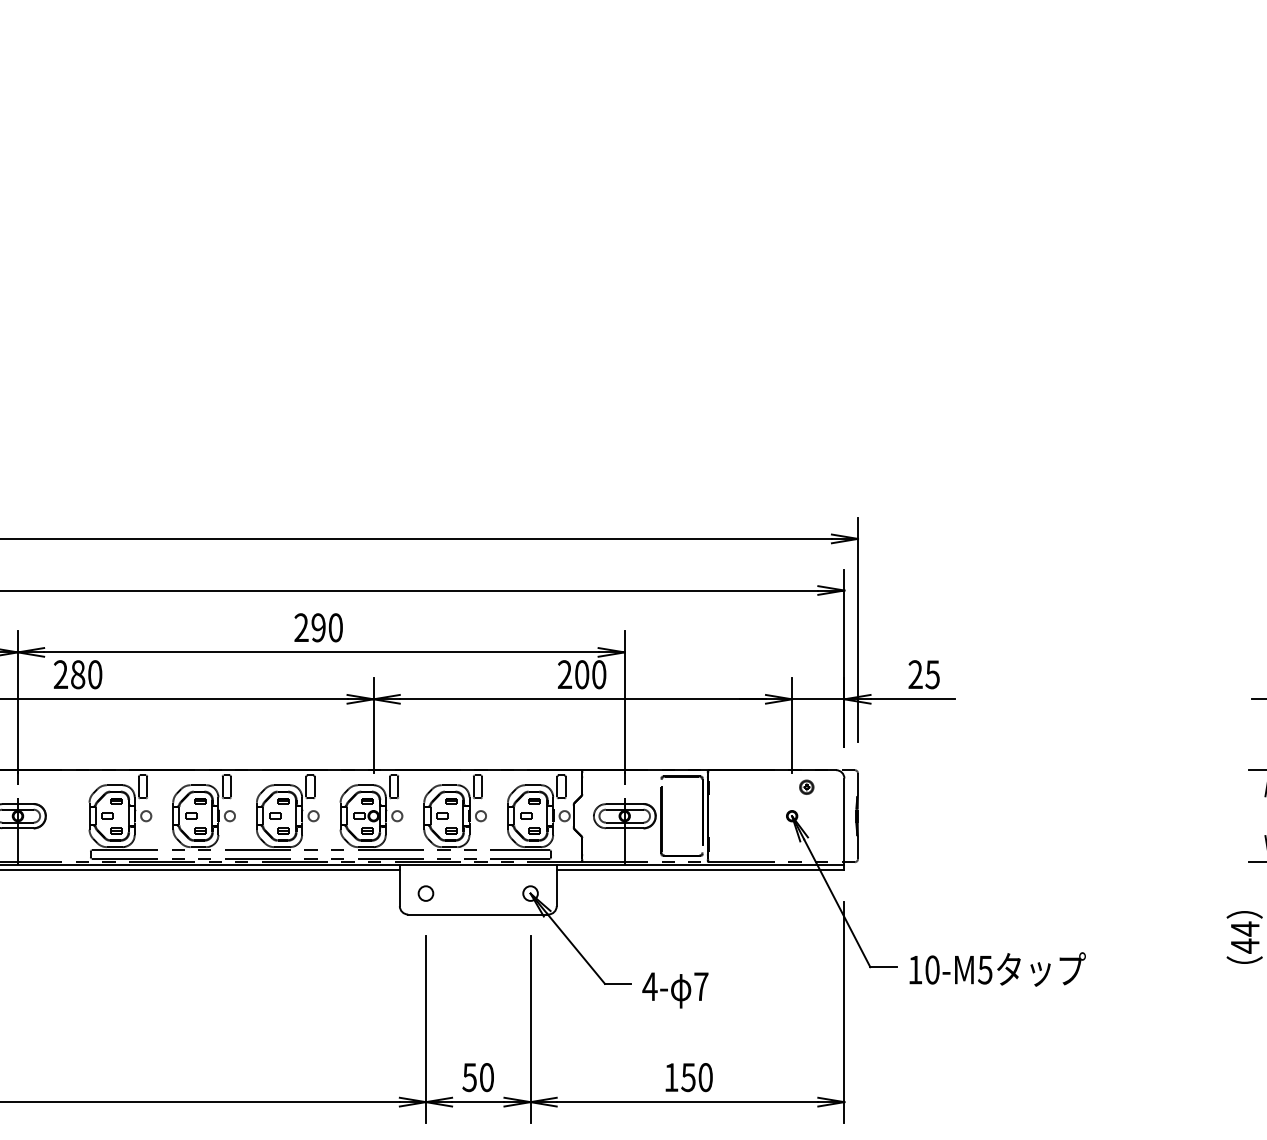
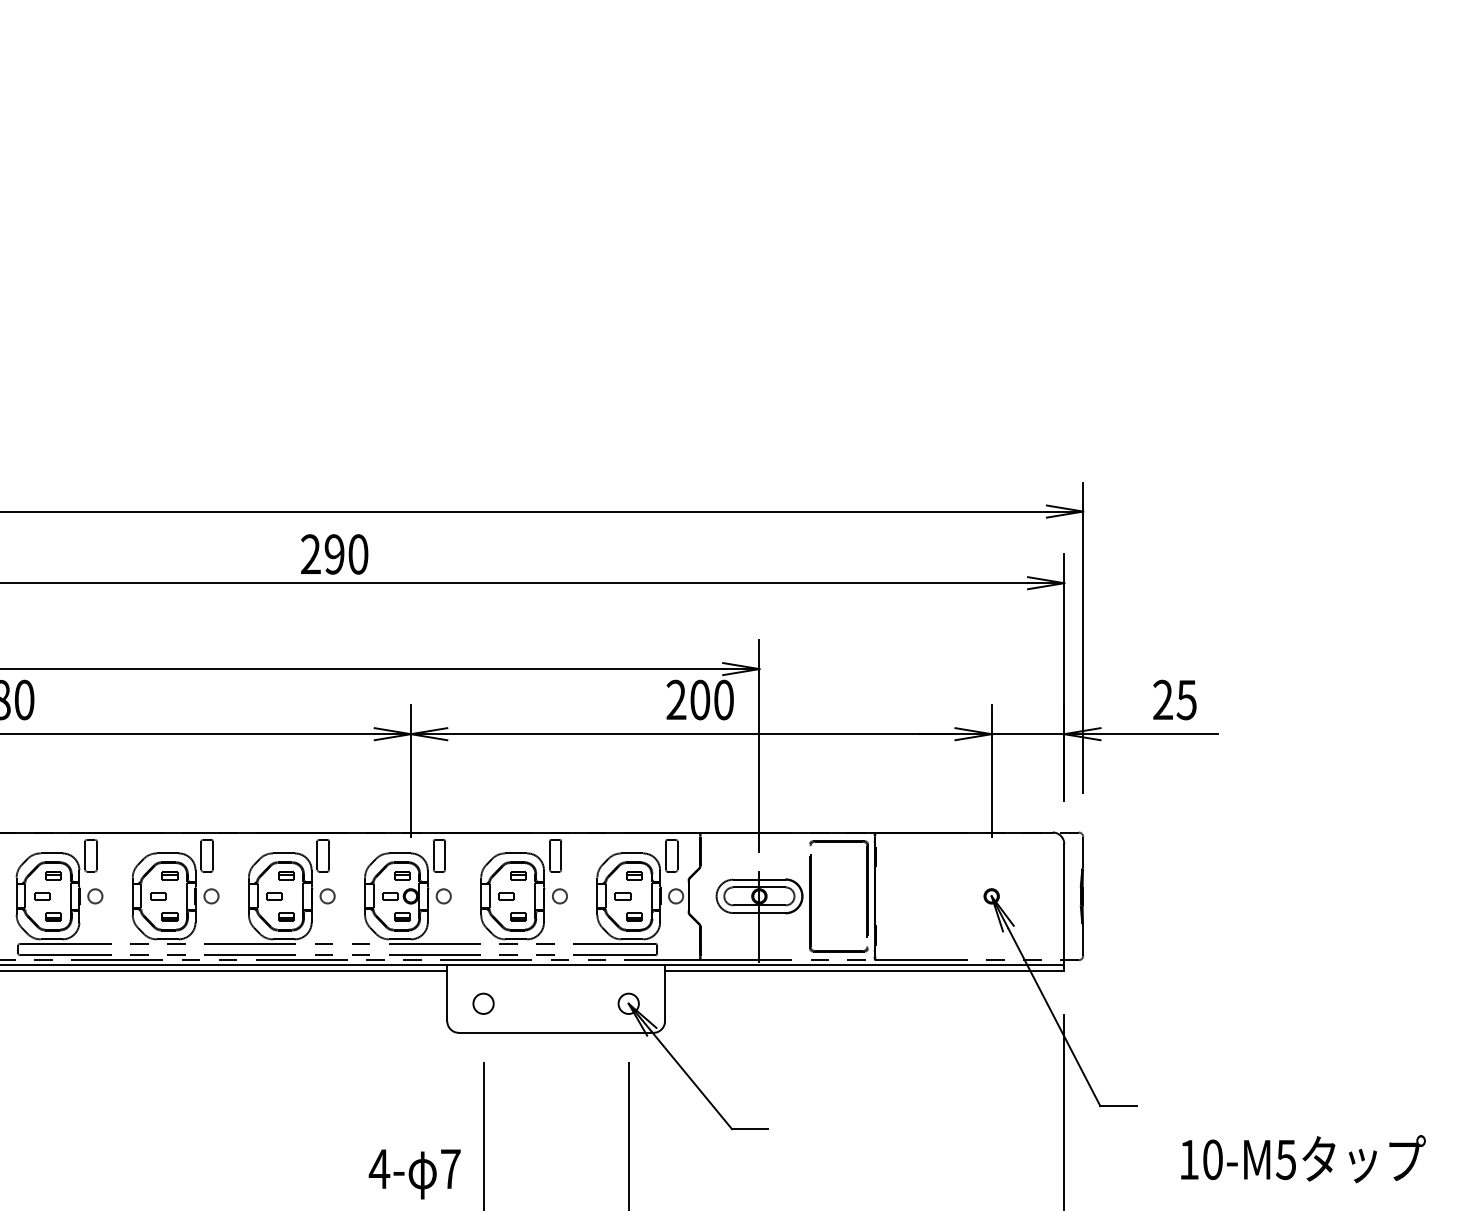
text: (318, 627) -> (334, 554), moved
part: (806, 786) -> (1011, 855), removed
text: (997, 969) -> (1303, 1159), moved
text: (675, 990) -> (414, 1174), moved

